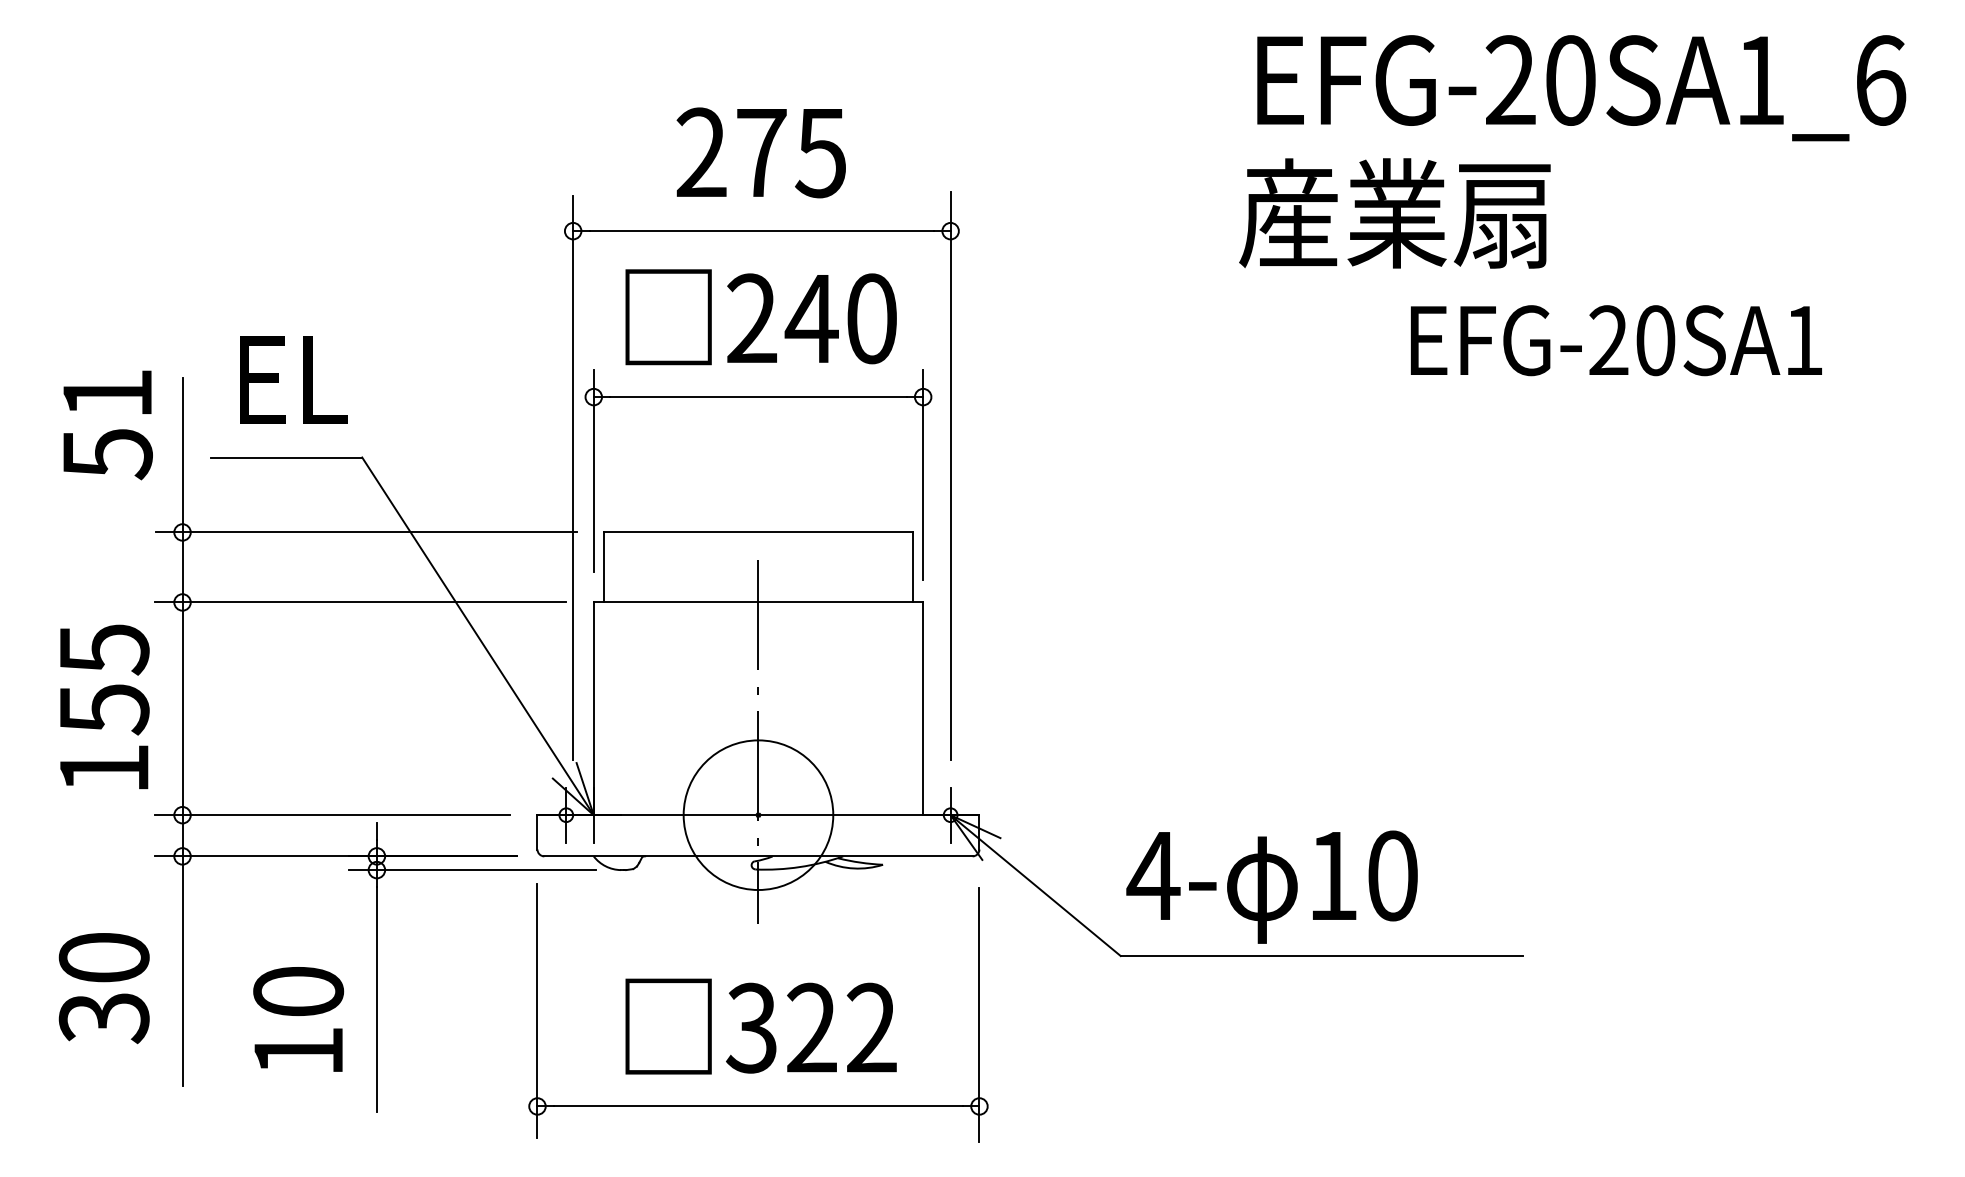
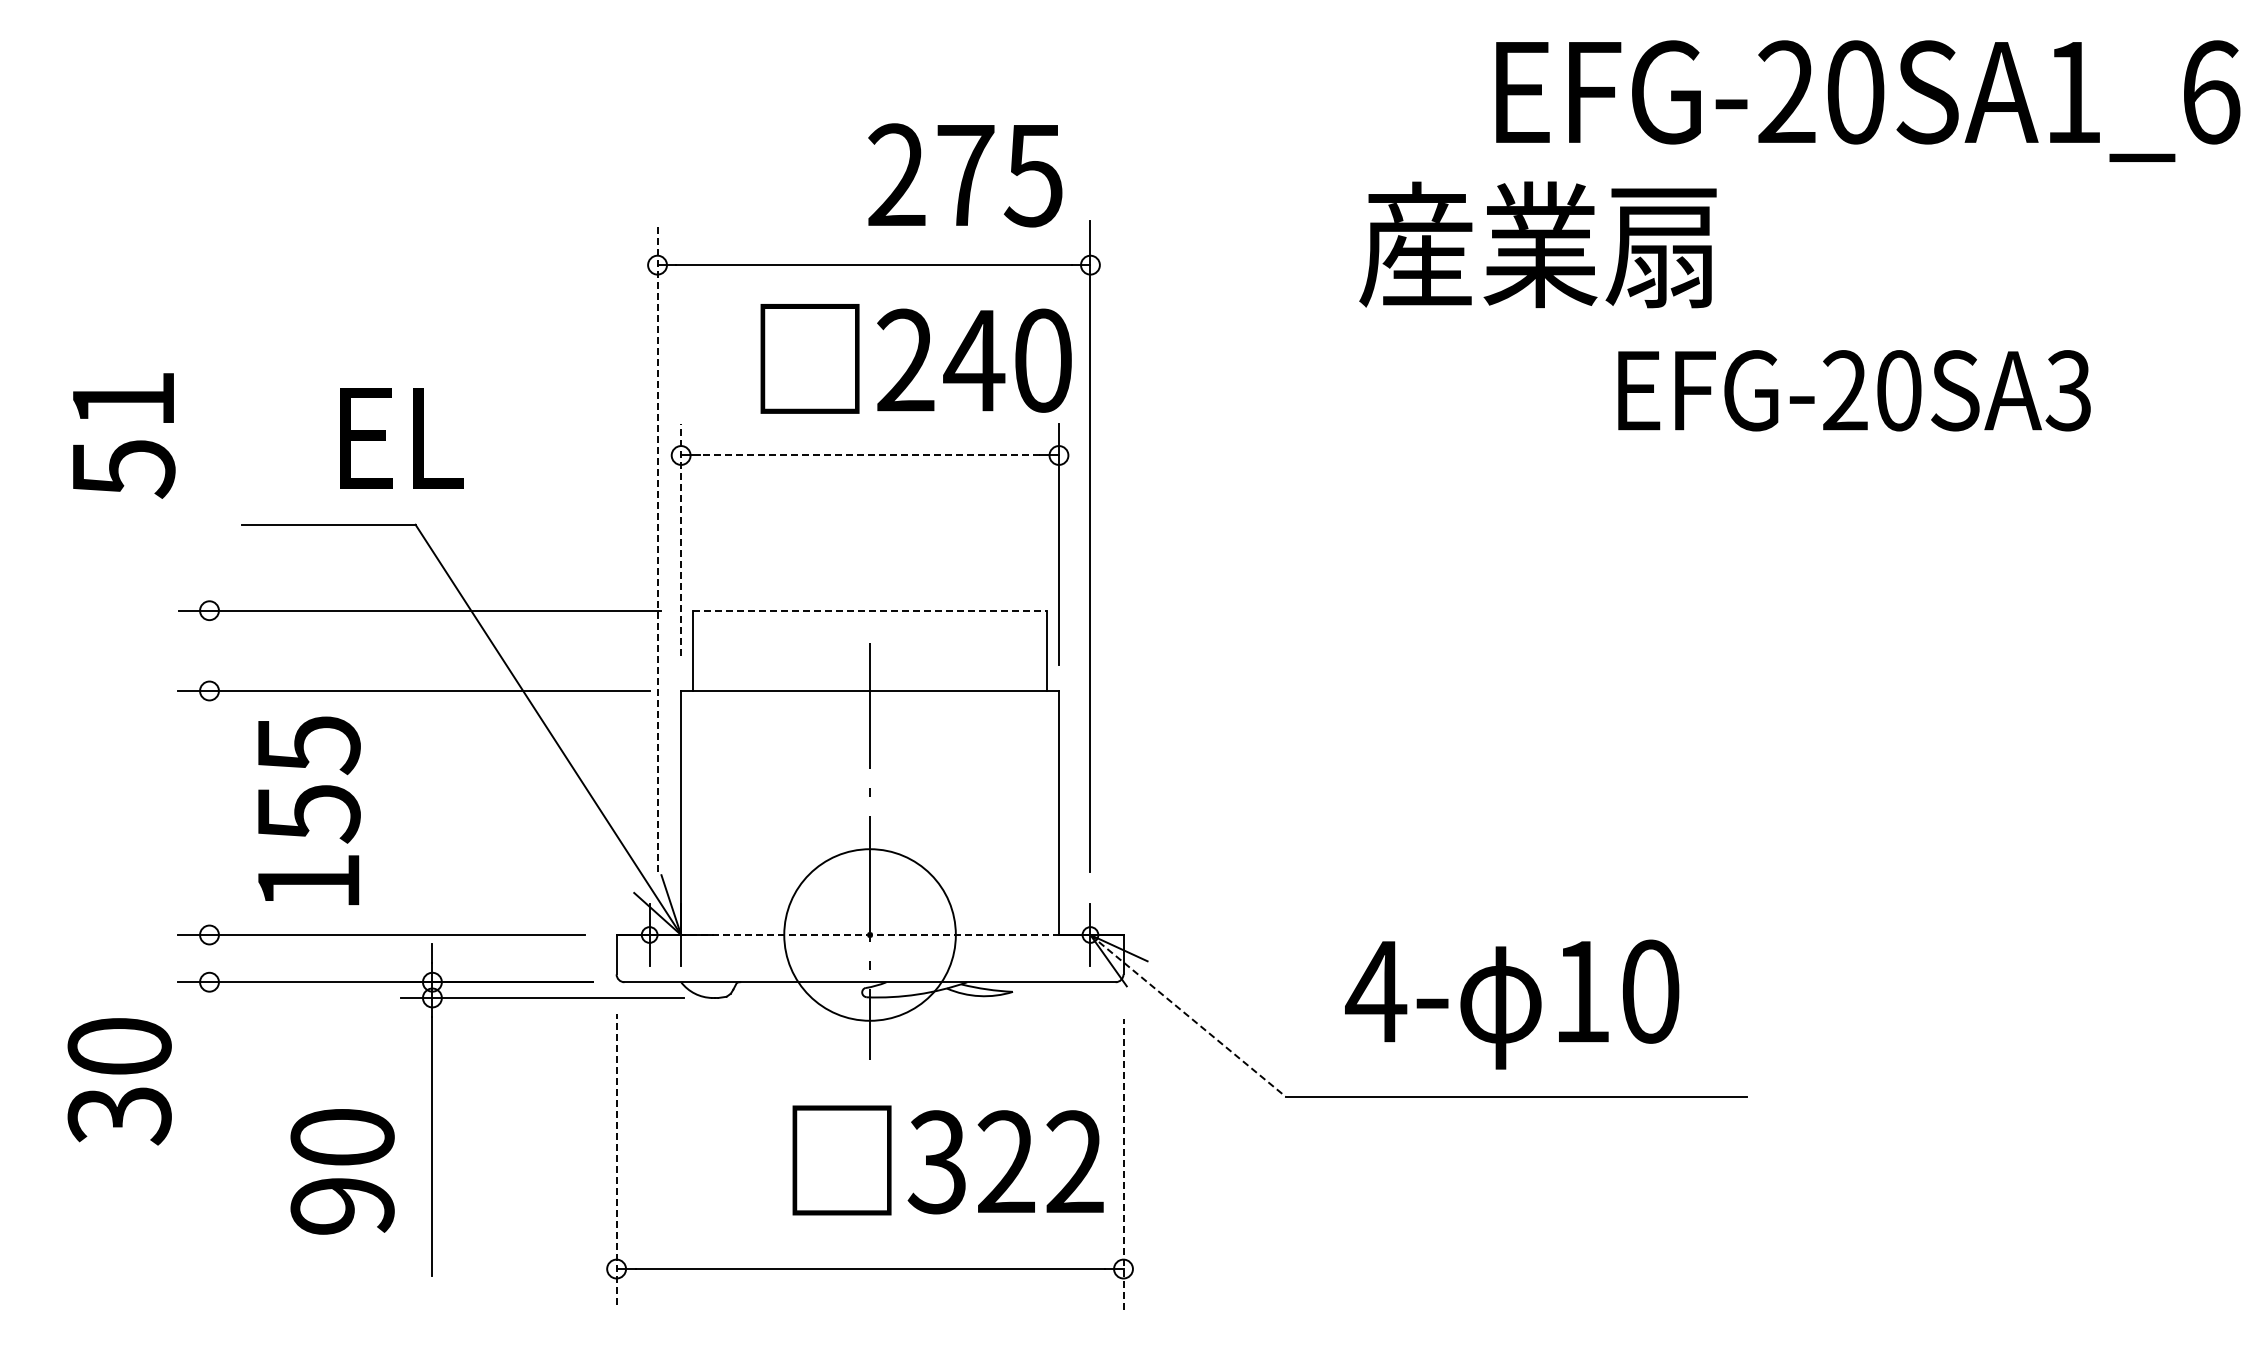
text: (1581, 87) -> (1868, 100), moved
text: (761, 152) -> (965, 175), moved
text: (1394, 213) -> (1537, 244), moved
text: (760, 316) -> (915, 358), moved
text: (1802, 340) -> (2067, 390), EFG-20SA1 -> EFG-20SA3
text: (293, 380) -> (401, 438), moved
line: (757, 397) -> (869, 455), solid -> dashed
text: (108, 425) -> (124, 435), moved
line: (594, 470) -> (681, 539), solid -> dashed
line: (573, 478) -> (657, 548), solid -> dashed
line: (758, 532) -> (870, 610), solid -> dashed
text: (104, 706) -> (309, 810), moved
line: (182, 731) -> (209, 839), removed
line: (758, 815) -> (870, 935), solid -> dashed
line: (1035, 885) -> (1187, 1015), solid -> dashed
text: (1272, 887) -> (1512, 1004), moved
text: (104, 988) -> (119, 1081), moved
line: (537, 1010) -> (616, 1159), solid -> dashed
line: (979, 1014) -> (1123, 1163), solid -> dashed
text: (760, 1026) -> (947, 1160), moved
text: (298, 1051) -> (342, 1206), 10 -> 90

